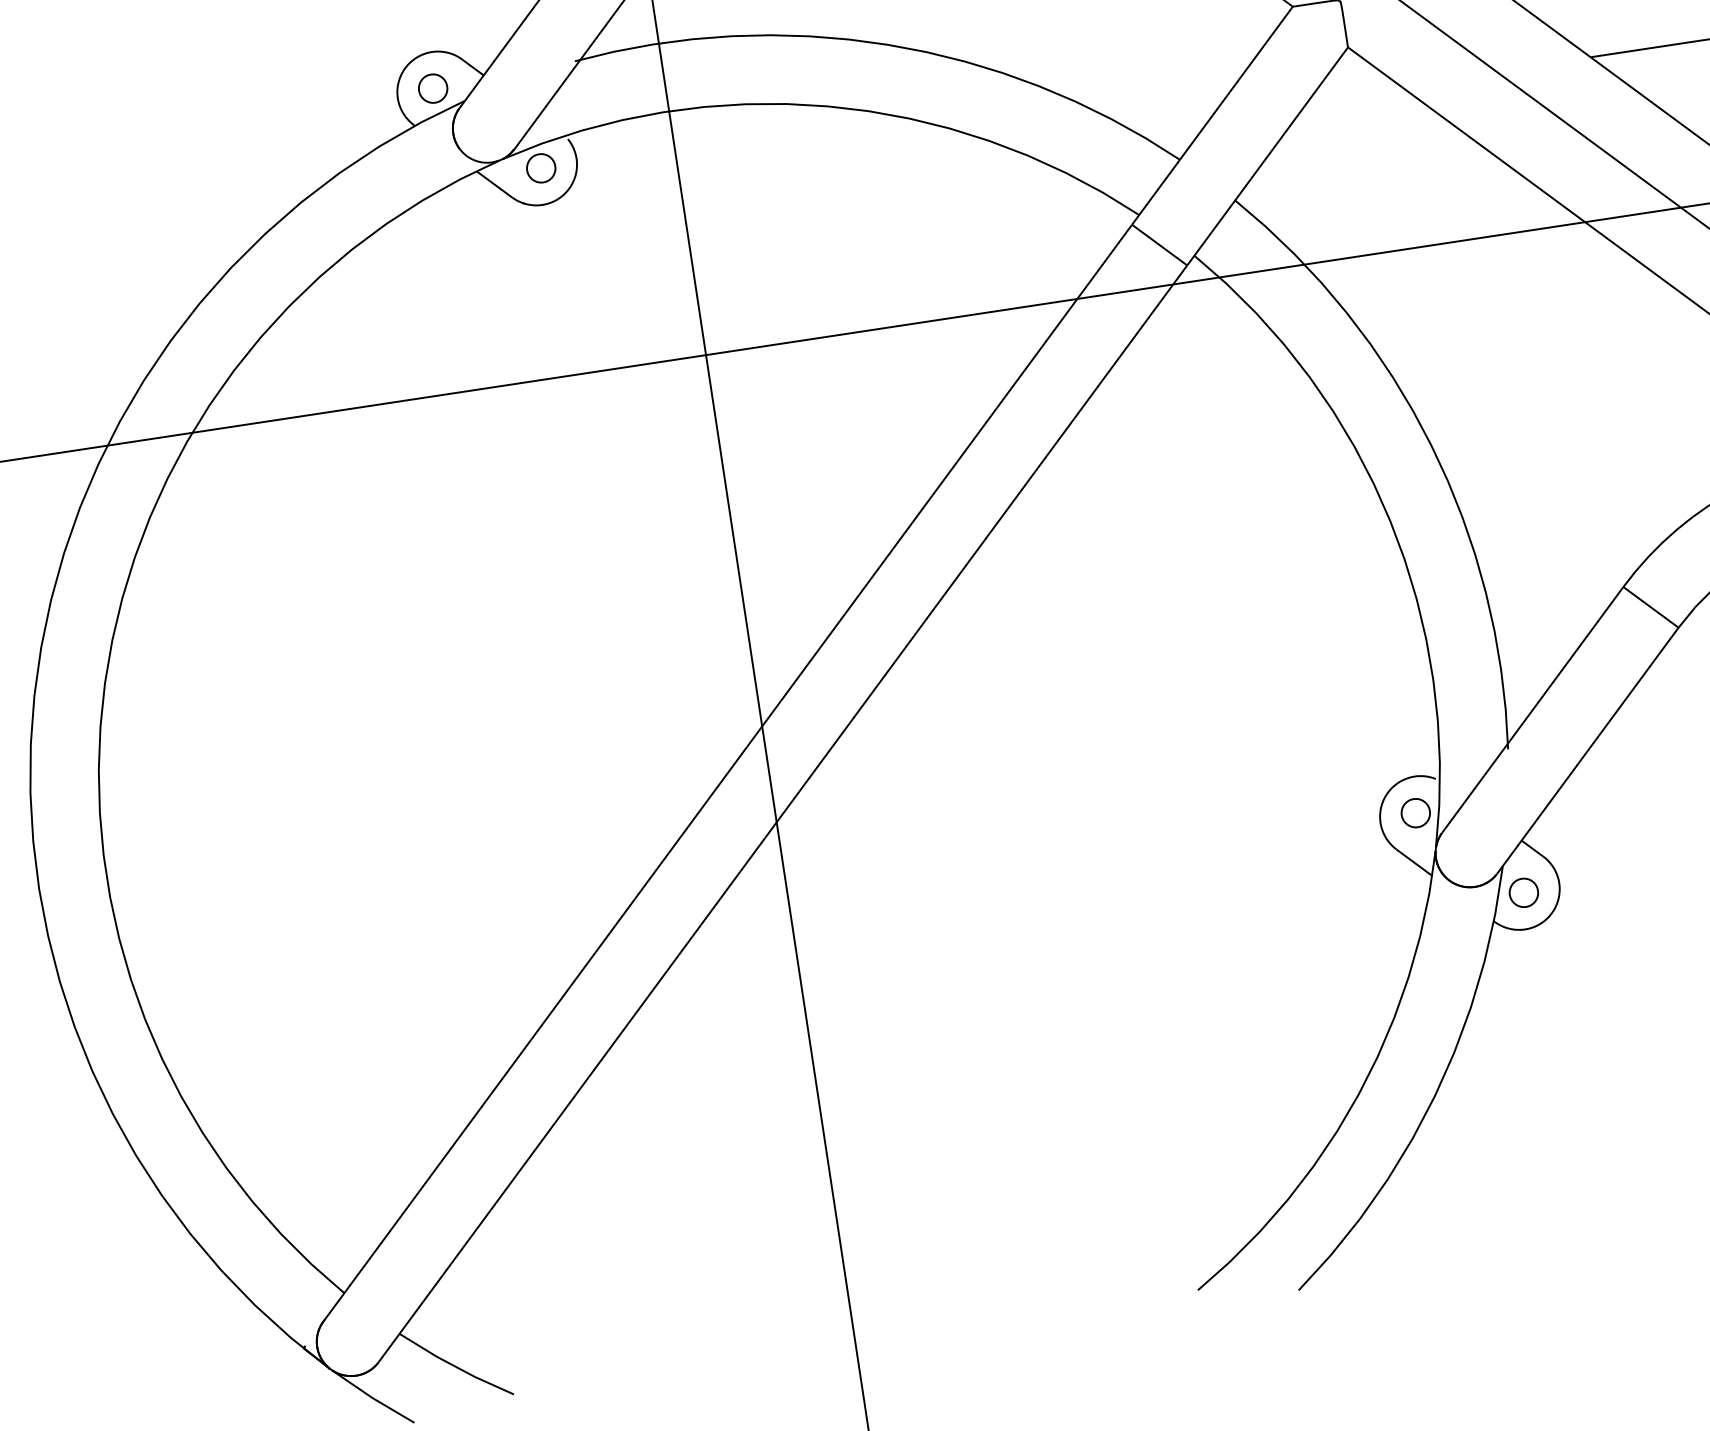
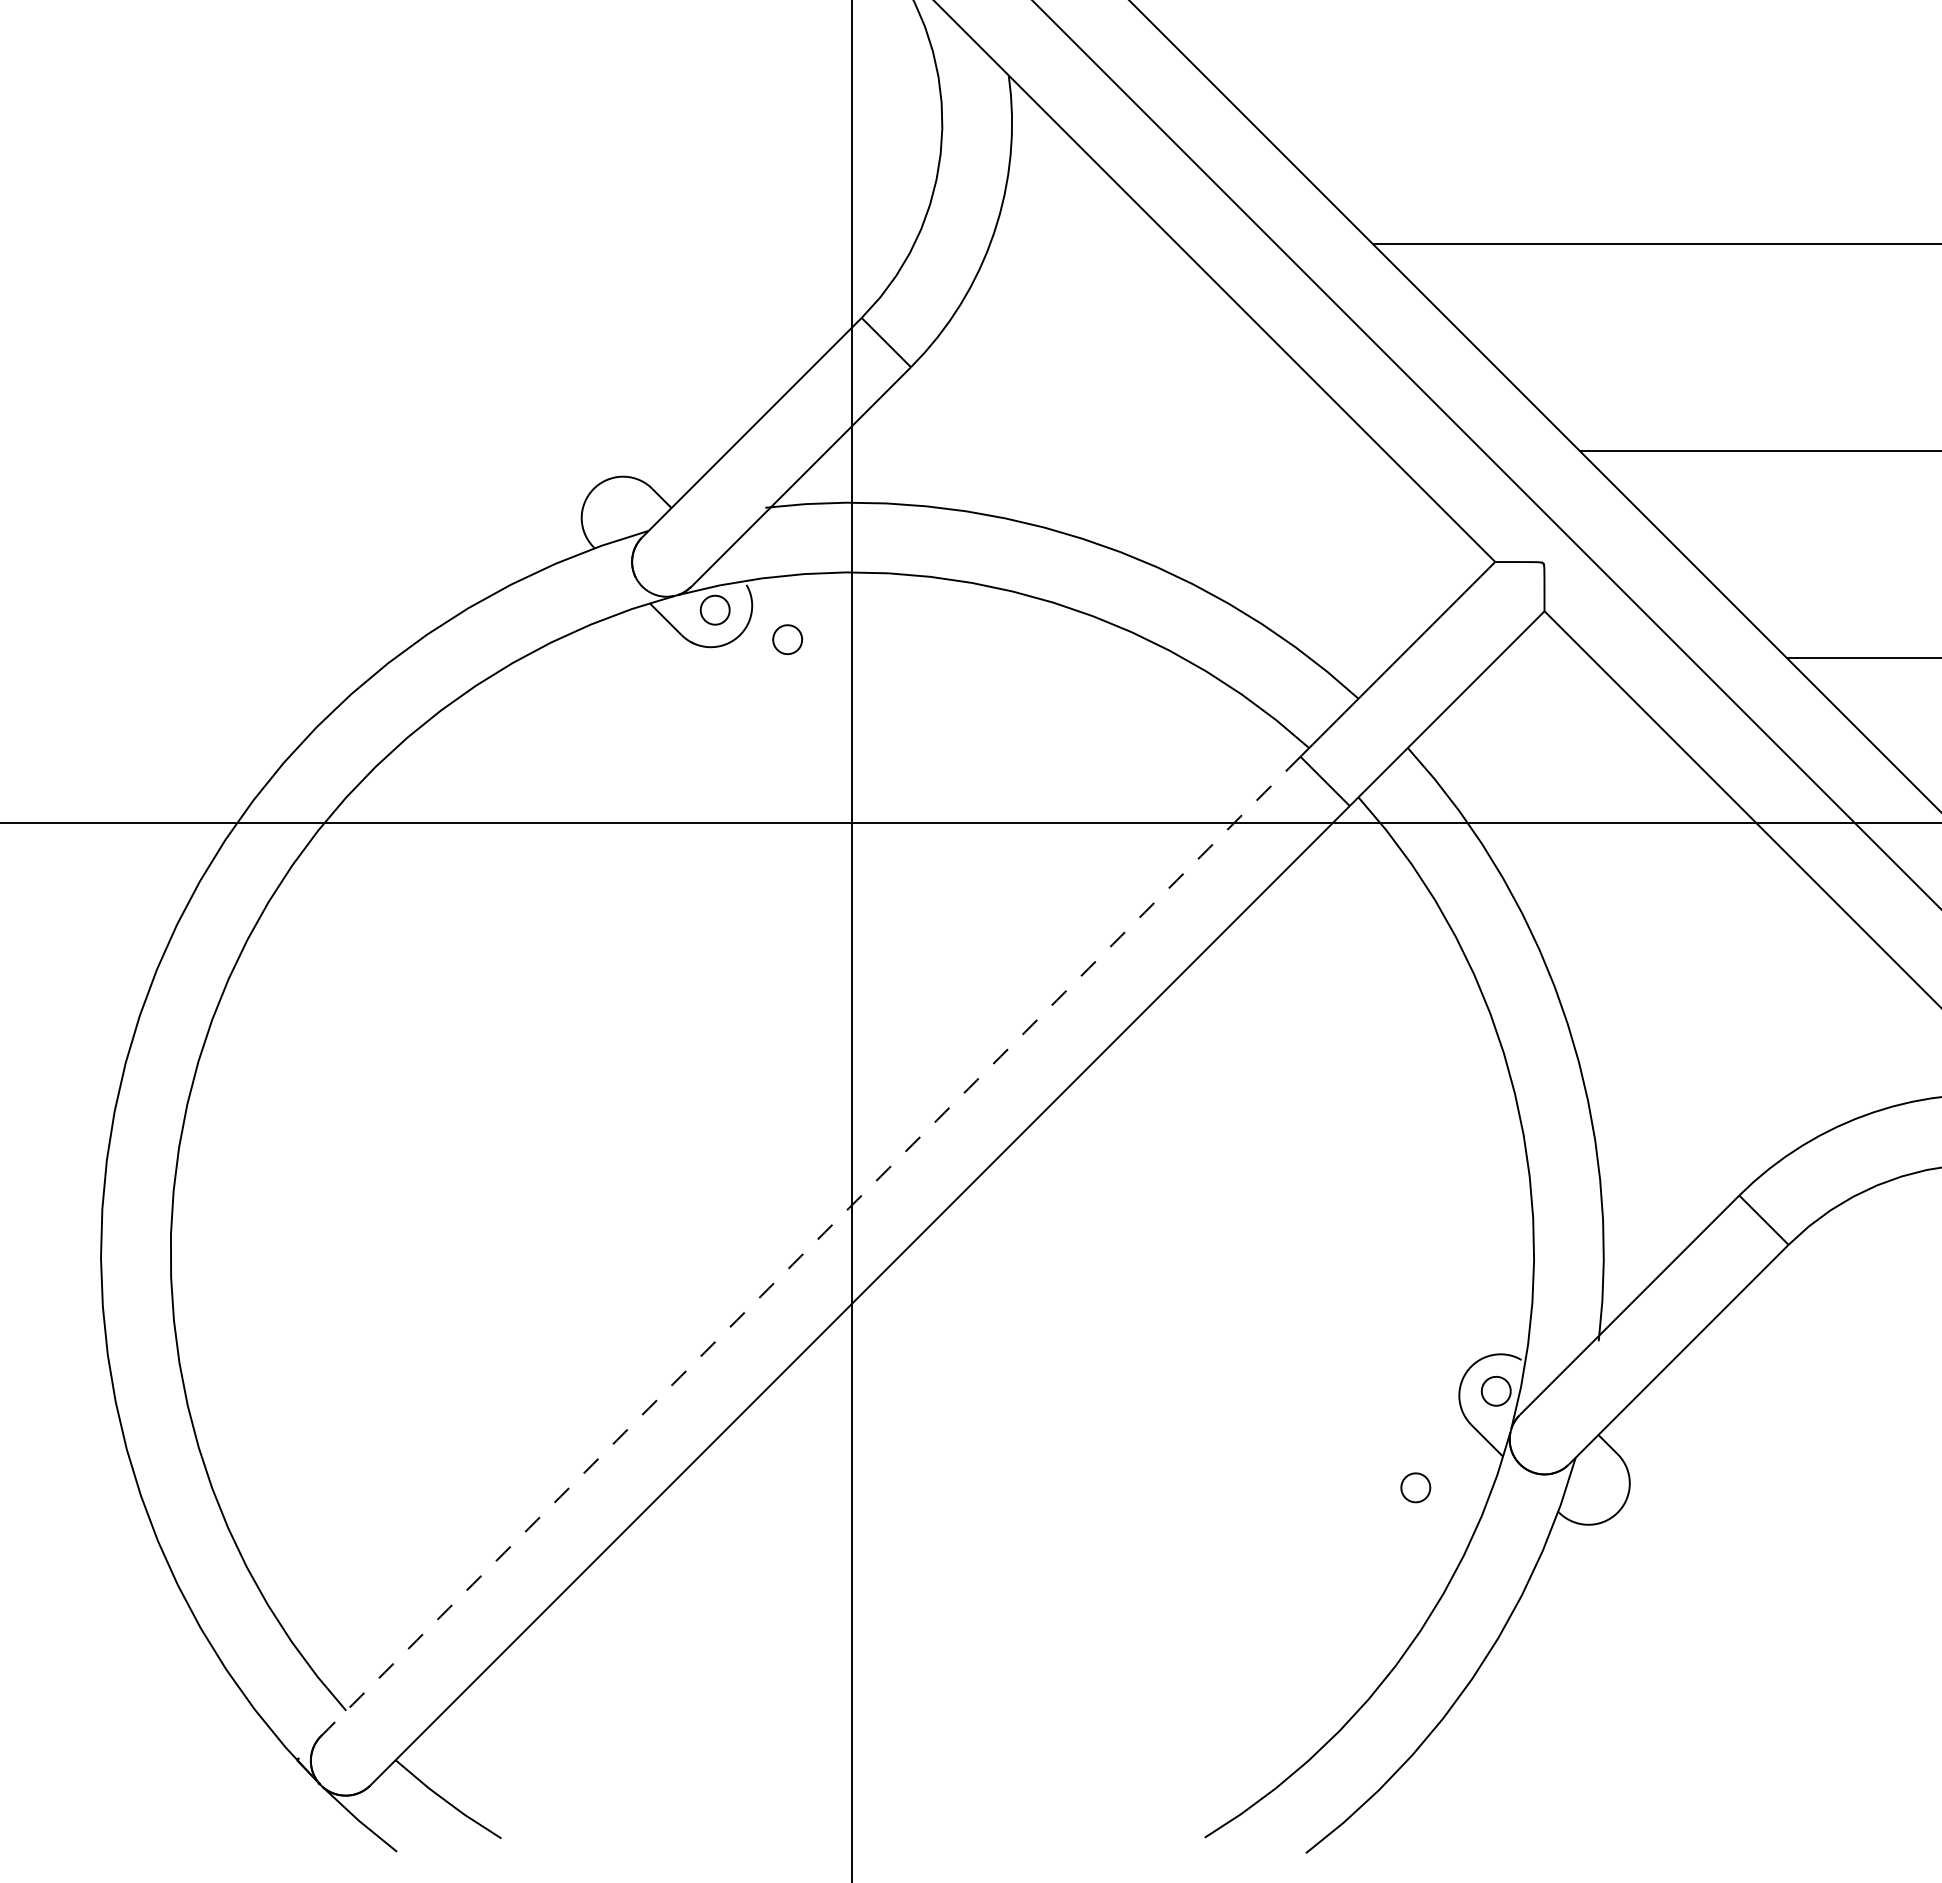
part: (432, 88) -> (787, 639), moved
line: (727, 773) -> (810, 1246), solid -> dashed
part: (1523, 892) -> (1415, 1487), moved

